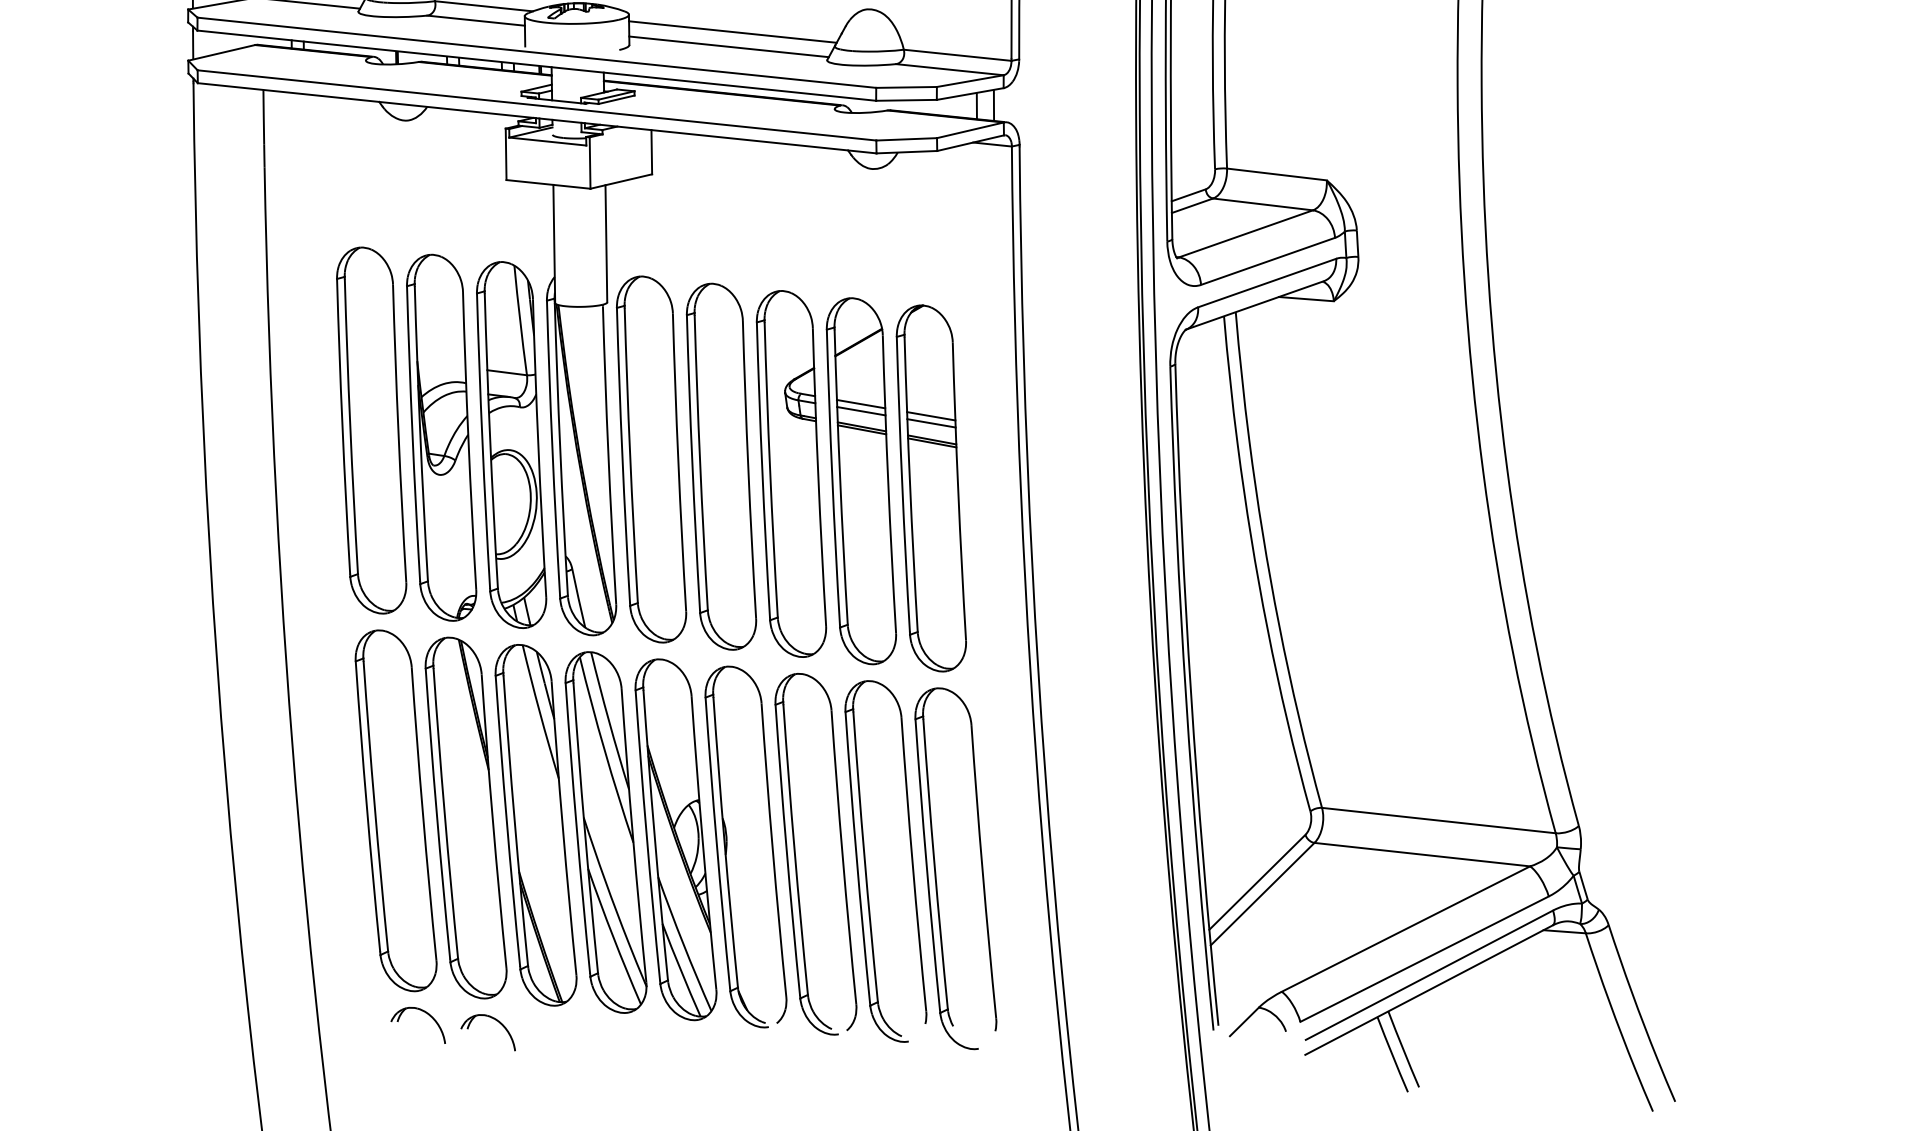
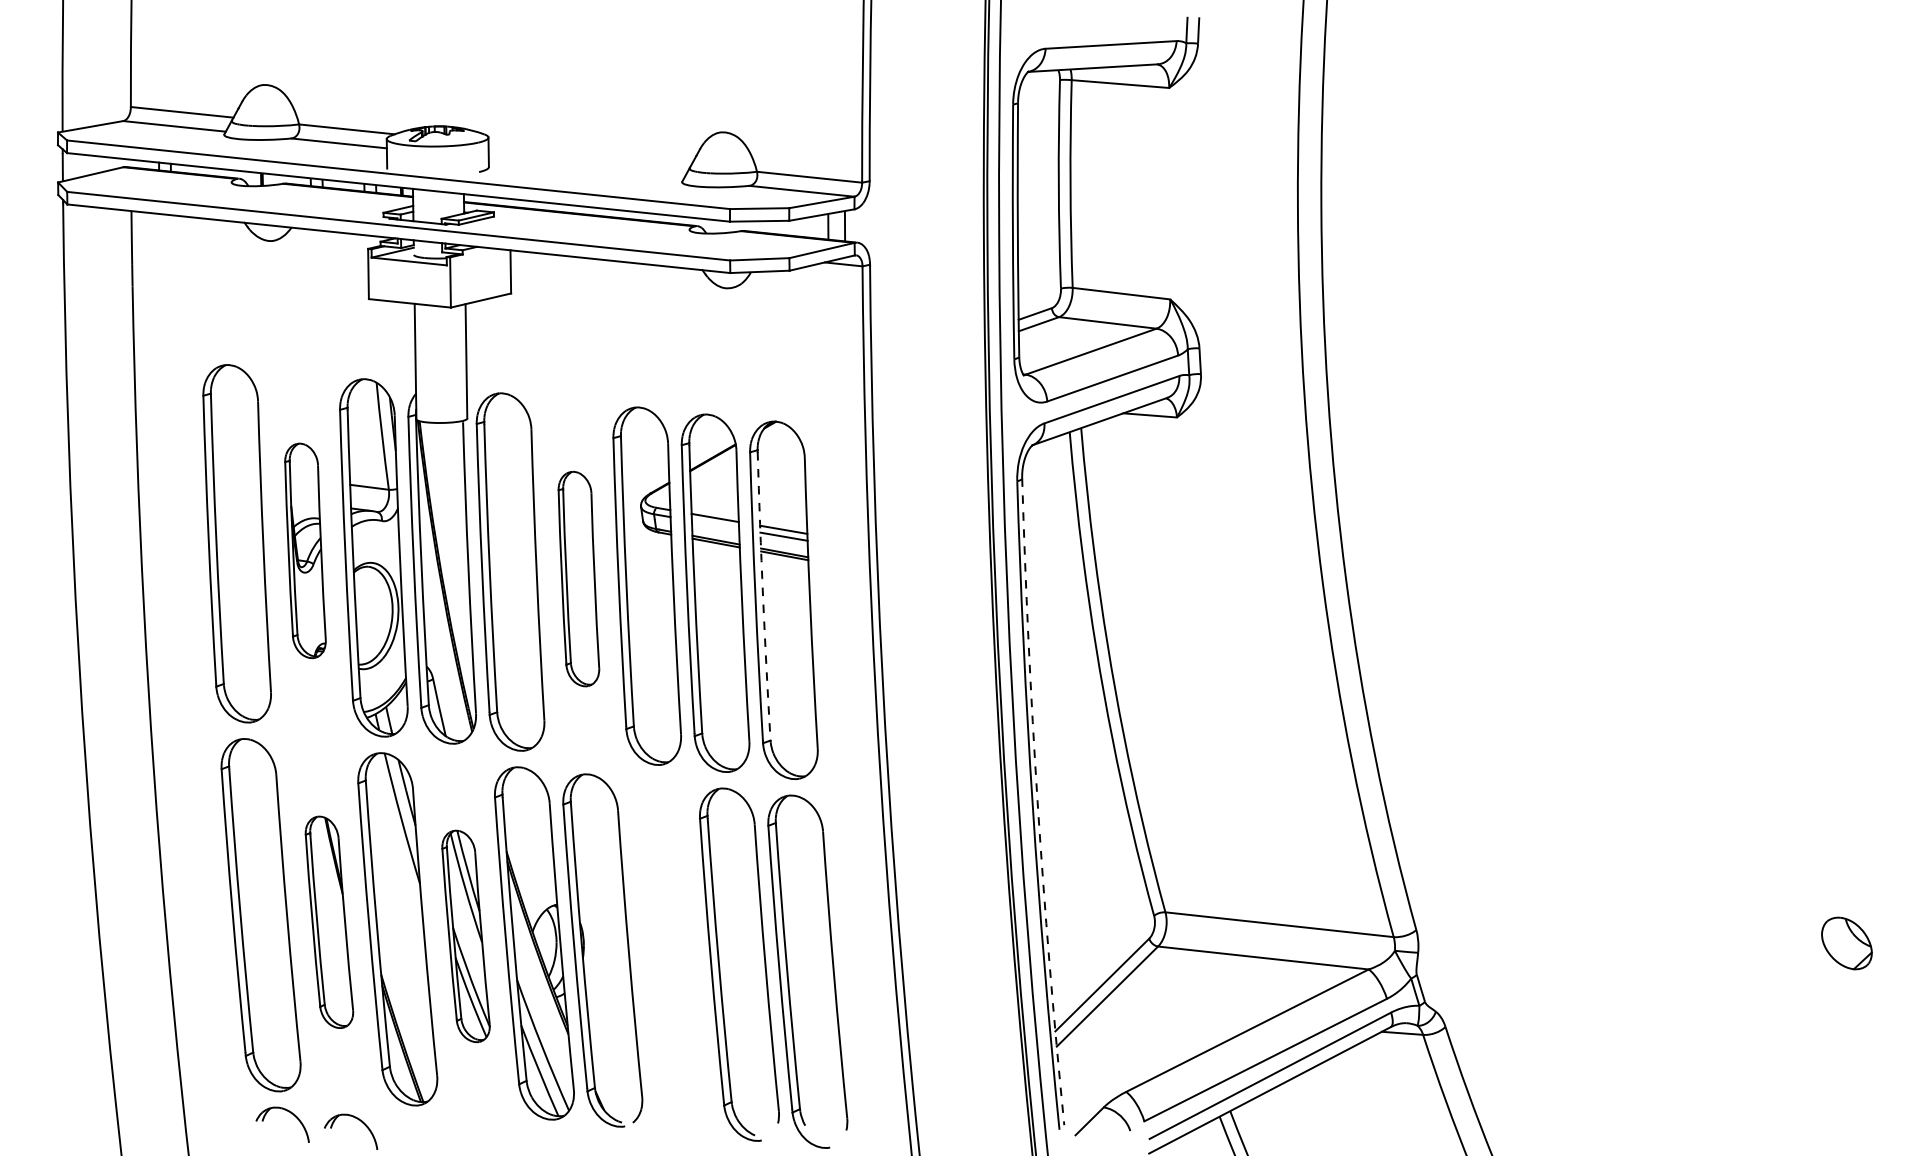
line: (732, 32) -> (589, 154), removed
line: (728, 46) -> (585, 168), removed
line: (861, 410) -> (715, 524), removed
part: (441, 437) -> (305, 550), size x0.6
part: (721, 466) -> (578, 578), size x0.6
arc: (910, 484) -> (763, 596), solid -> dashed
arc: (1191, 695) -> (1037, 802), solid -> dashed
part: (466, 818) -> (329, 922), size x0.6
part: (605, 832) -> (465, 936), size x0.6
part: (795, 854) -> (651, 957), removed

